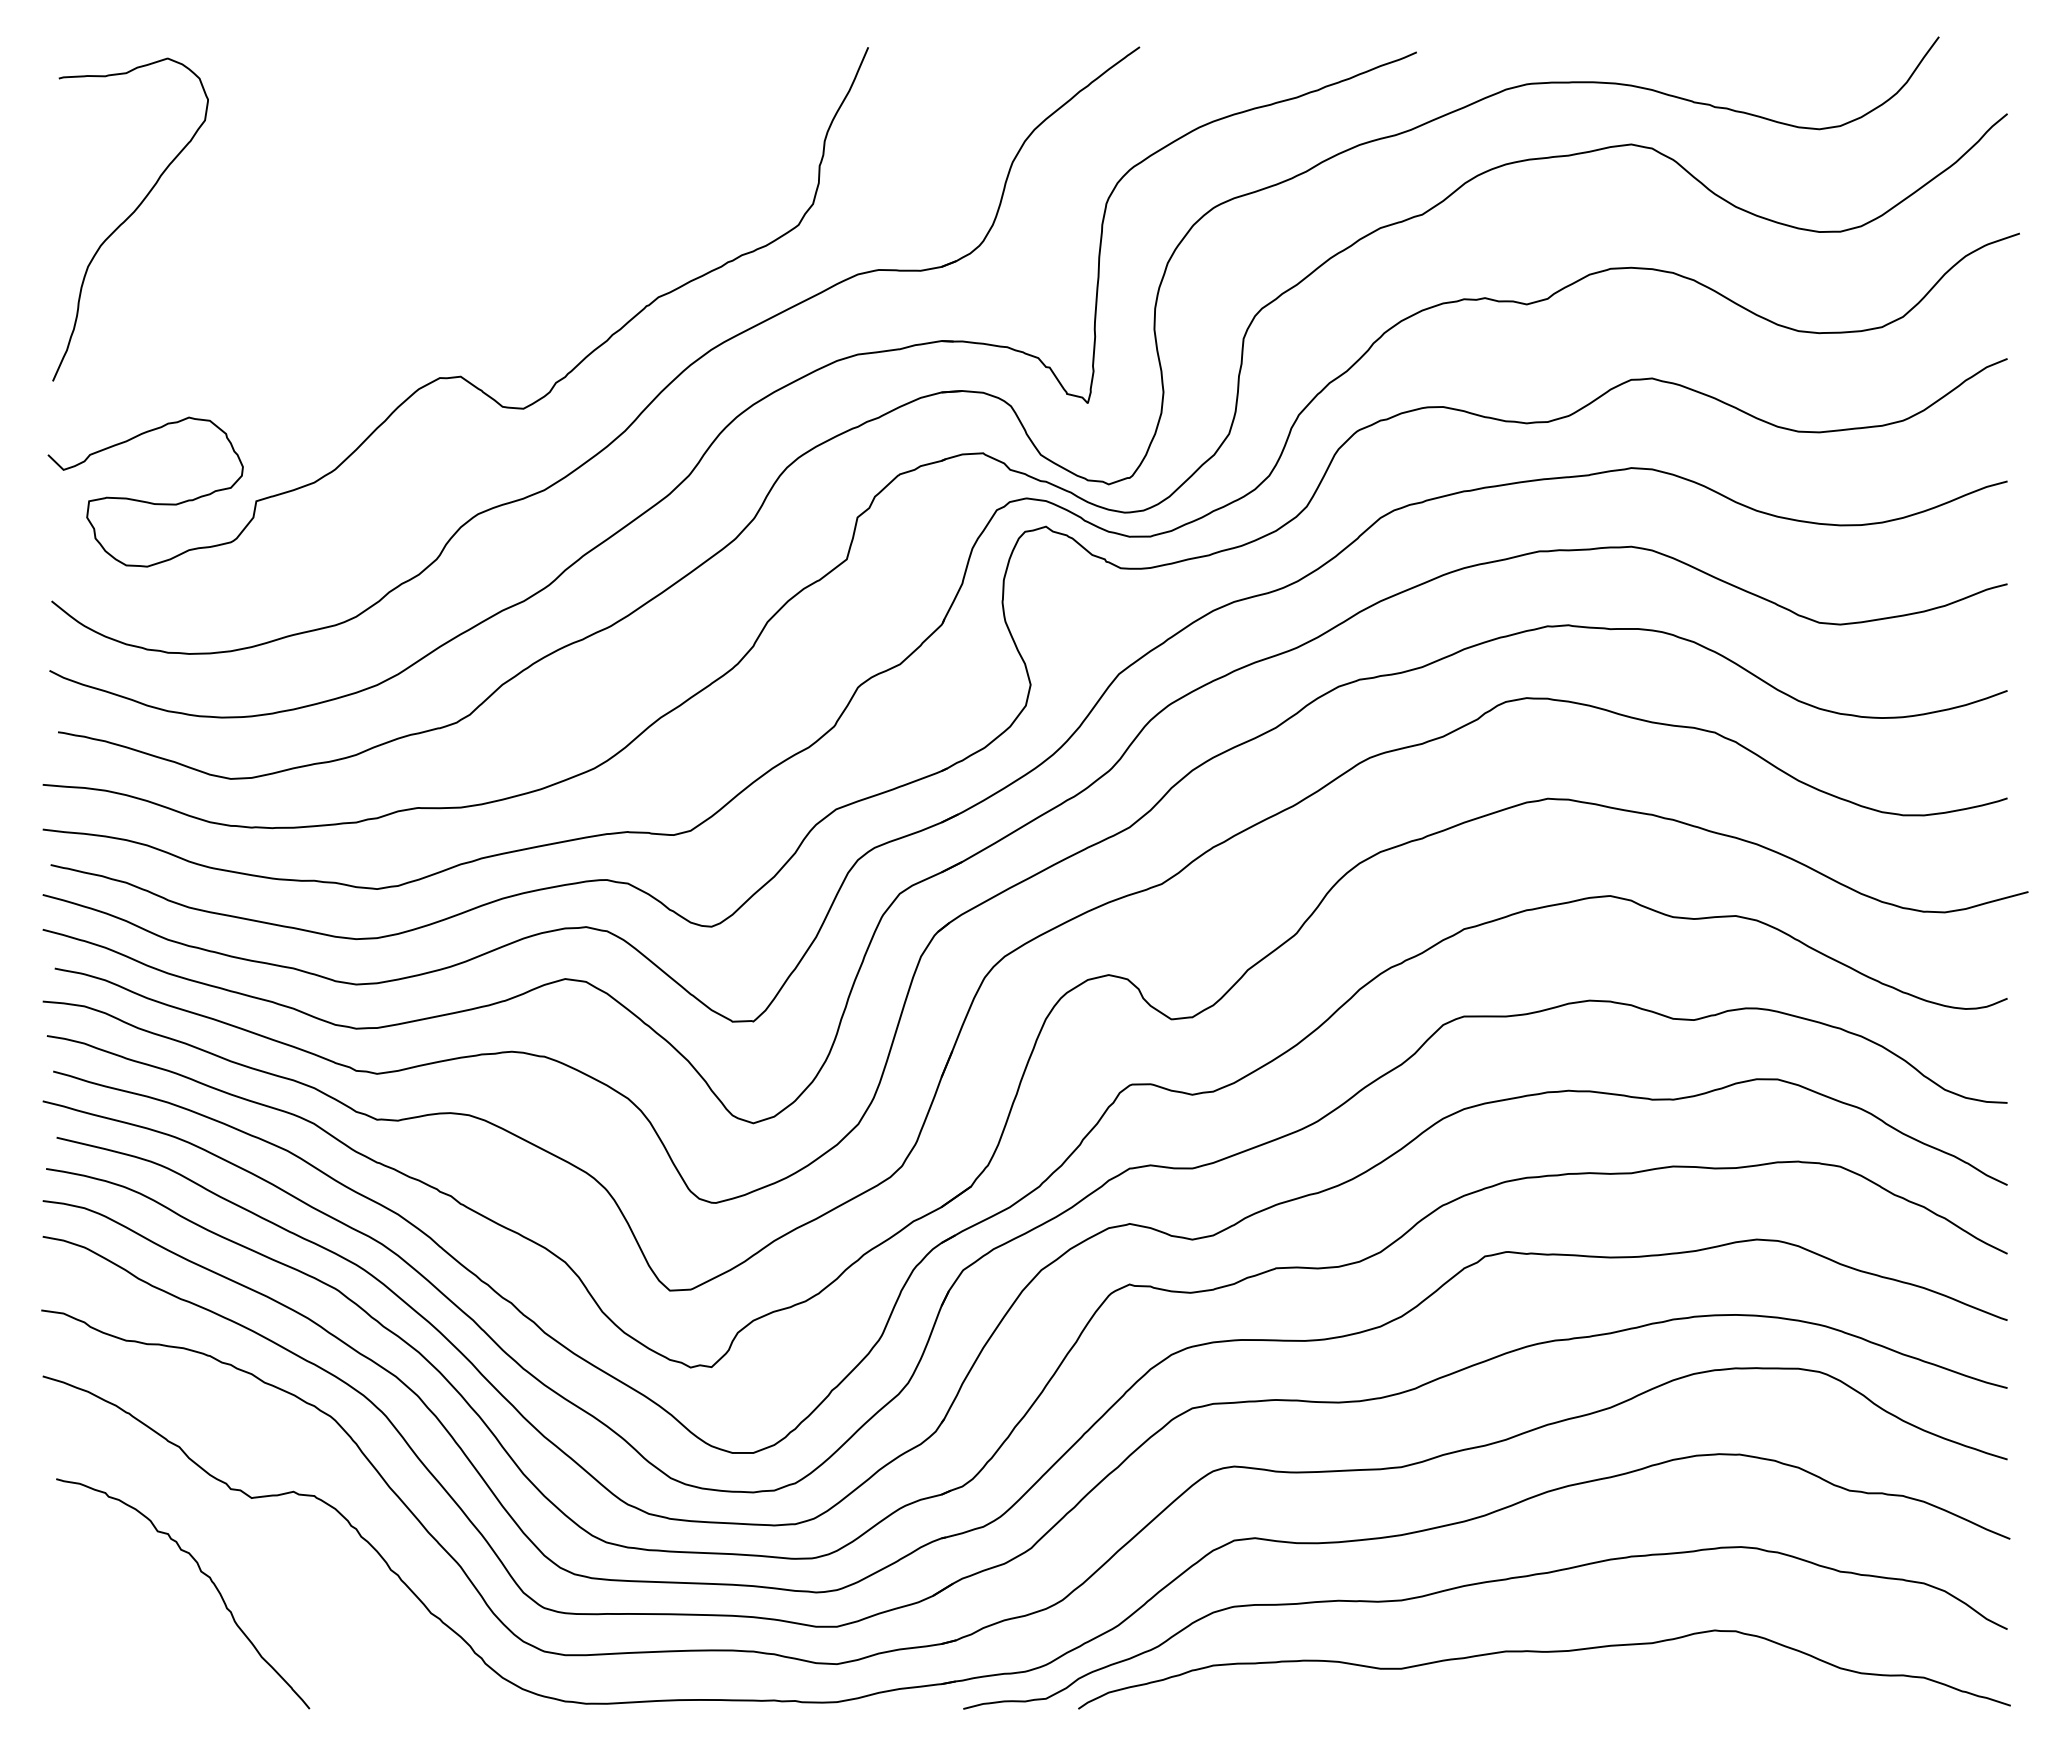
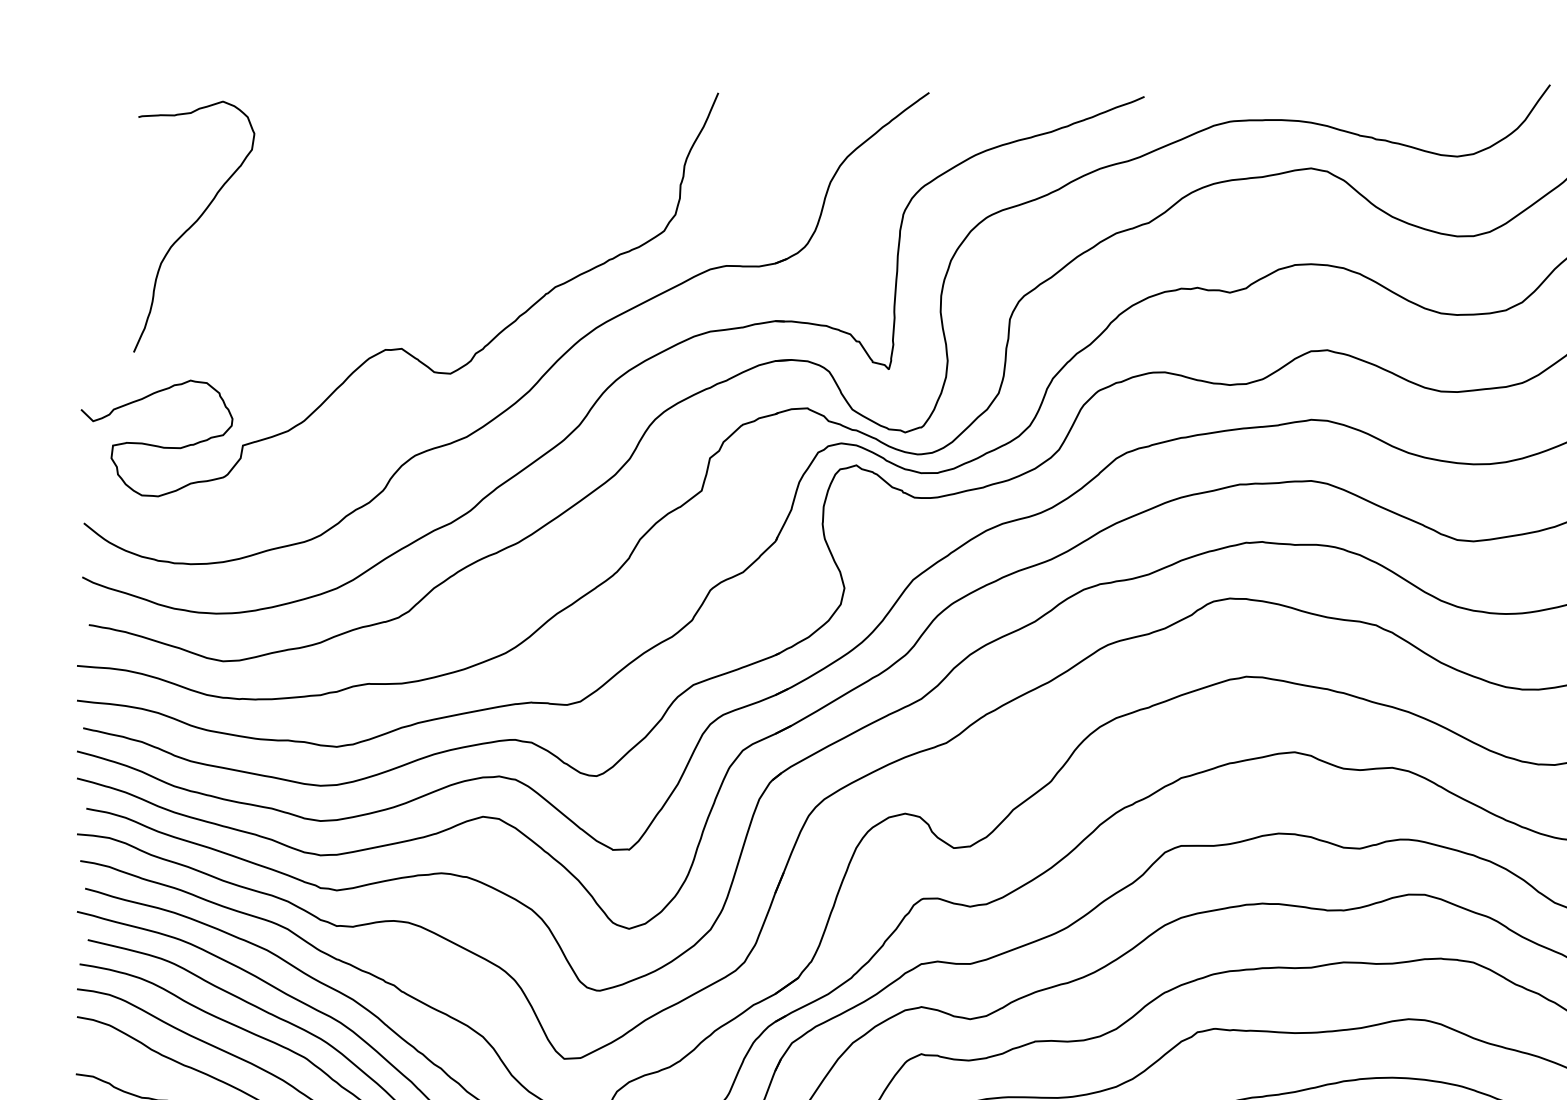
curve: (129, 217) -> (193, 225), moved

